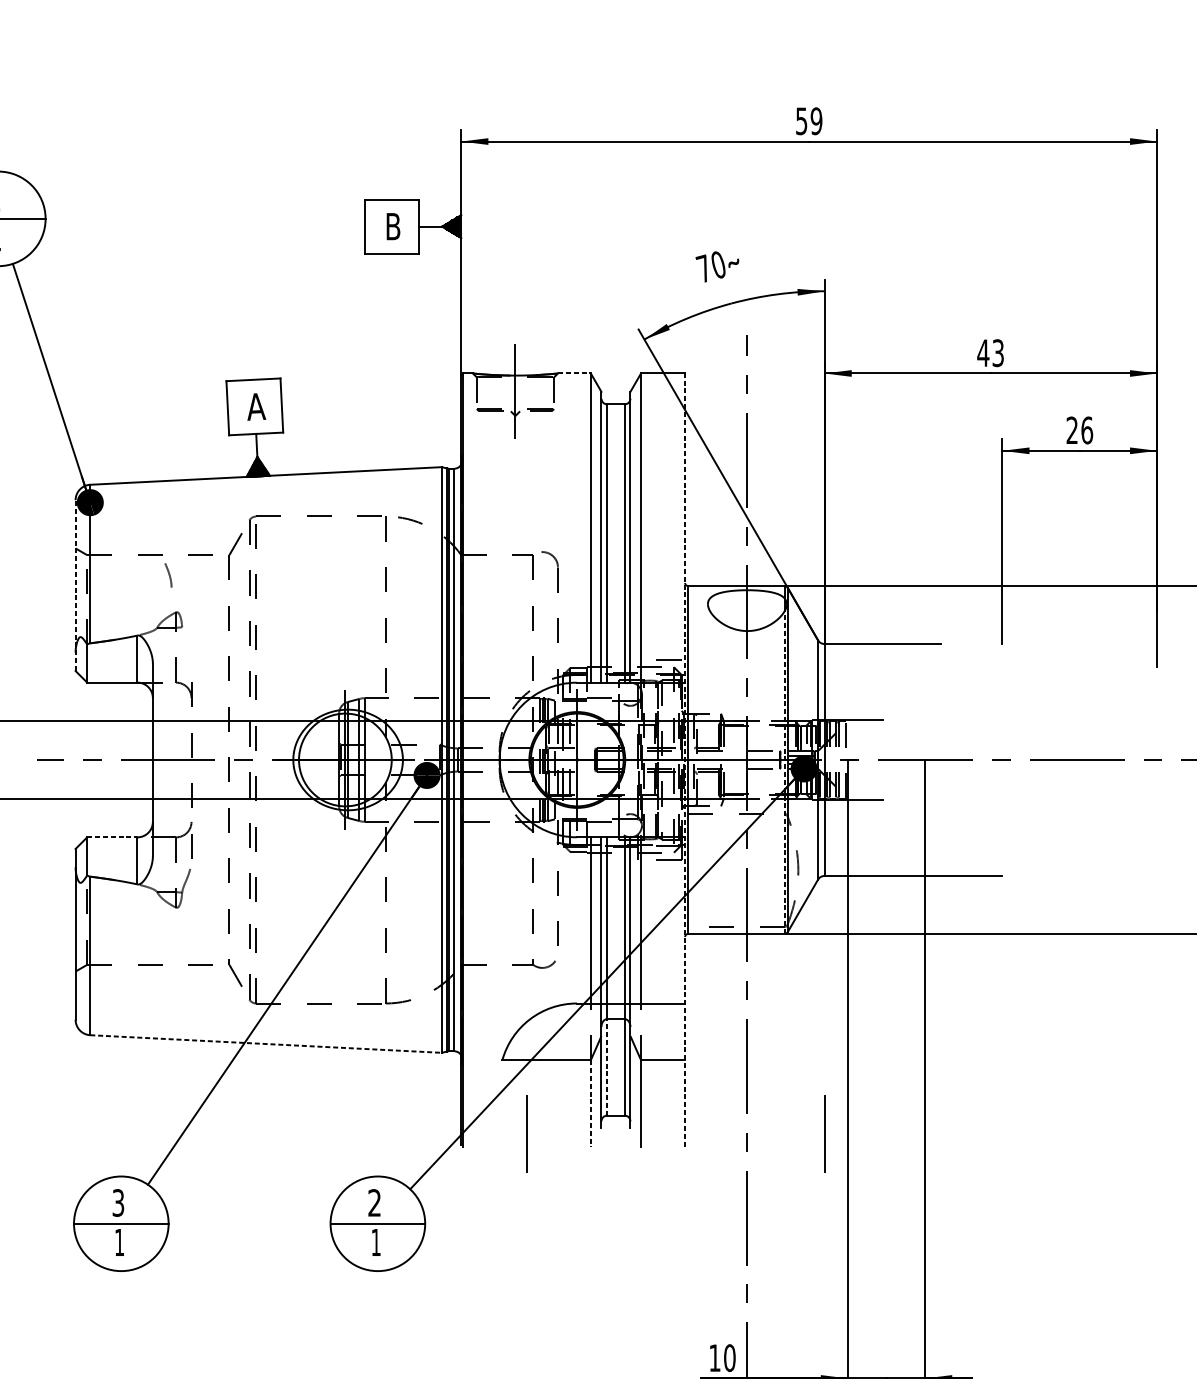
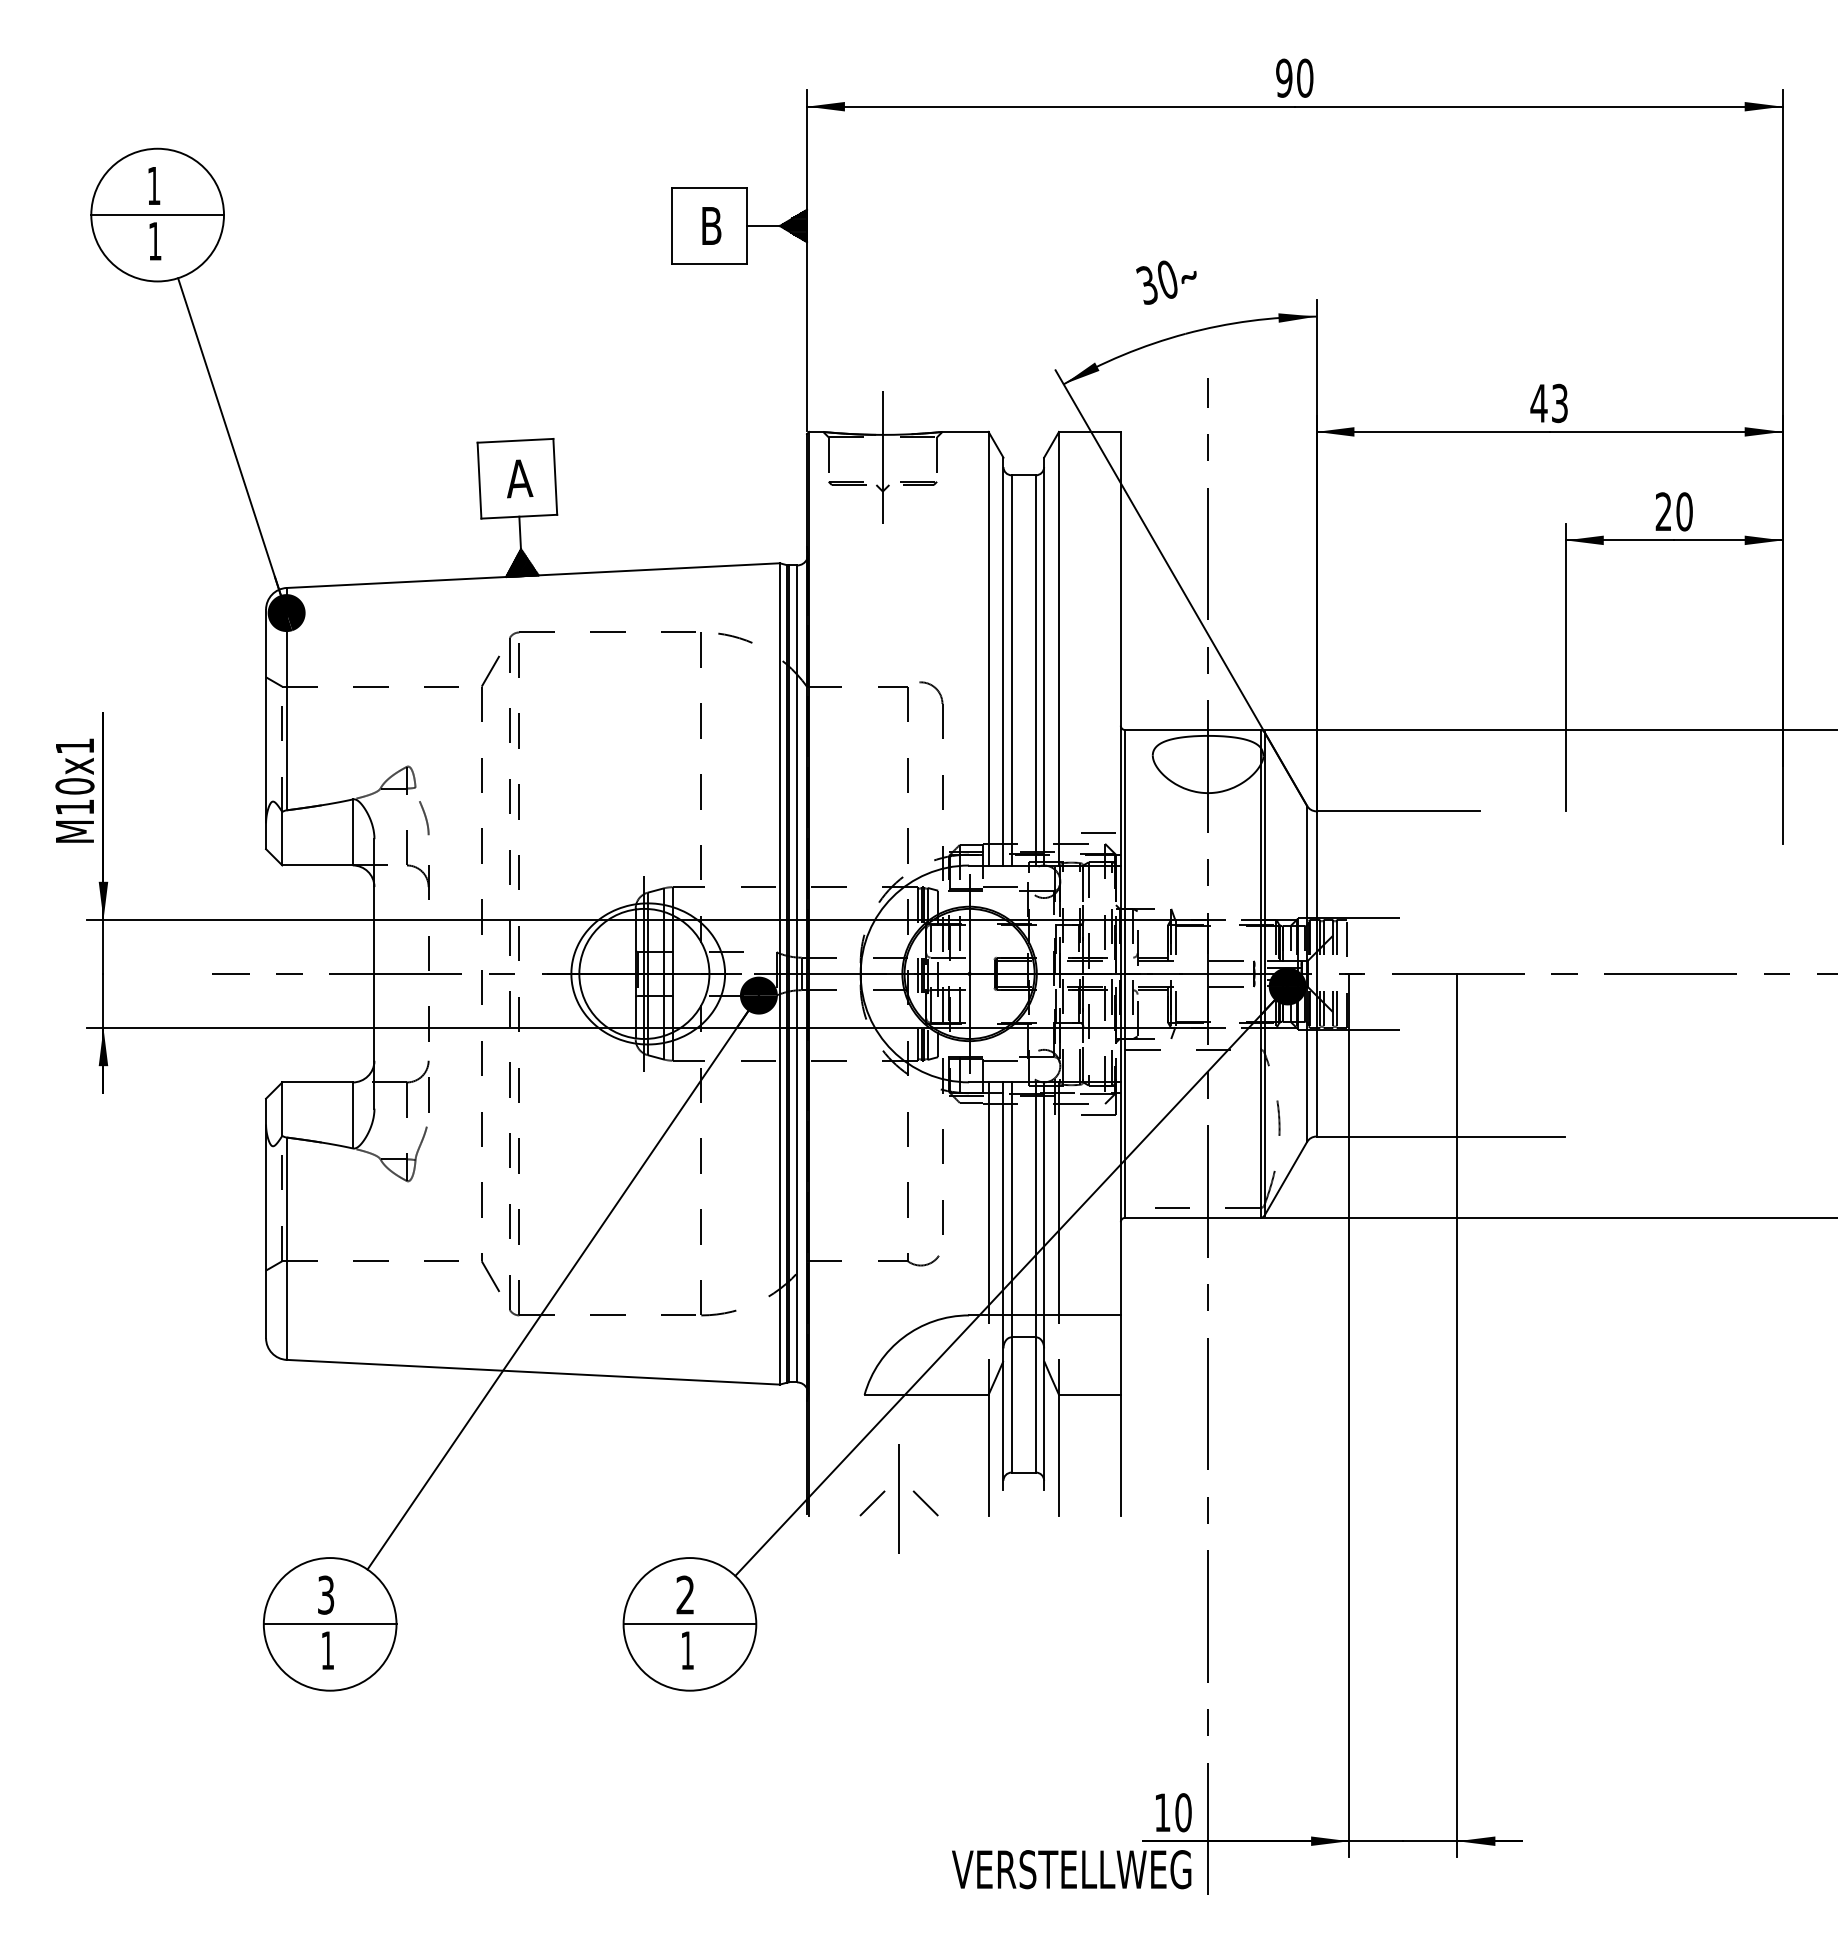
text: (808, 120) -> (1294, 77), 59 -> 90
text: (703, 268) -> (1146, 284), 70 -> 30
line: (575, 373) -> (966, 431), dashed -> solid
text: (1087, 430) -> (1684, 511), 26 -> 20
curve: (168, 574) -> (424, 817), moved
line: (75, 585) -> (266, 729), dashed -> solid
line: (684, 759) -> (1120, 973), dashed -> solid
line: (784, 772) -> (1260, 991), dashed -> solid
line: (113, 837) -> (318, 1082), dashed -> solid
line: (266, 1044) -> (533, 1372), dashed -> solid
line: (607, 1067) -> (1011, 1404), dashed -> solid
line: (590, 1103) -> (988, 1455), dashed -> solid
line: (824, 1134) -> (1316, 1498), removed
line: (508, 1137) -> (872, 1503), added
line: (545, 1137) -> (925, 1503), added

